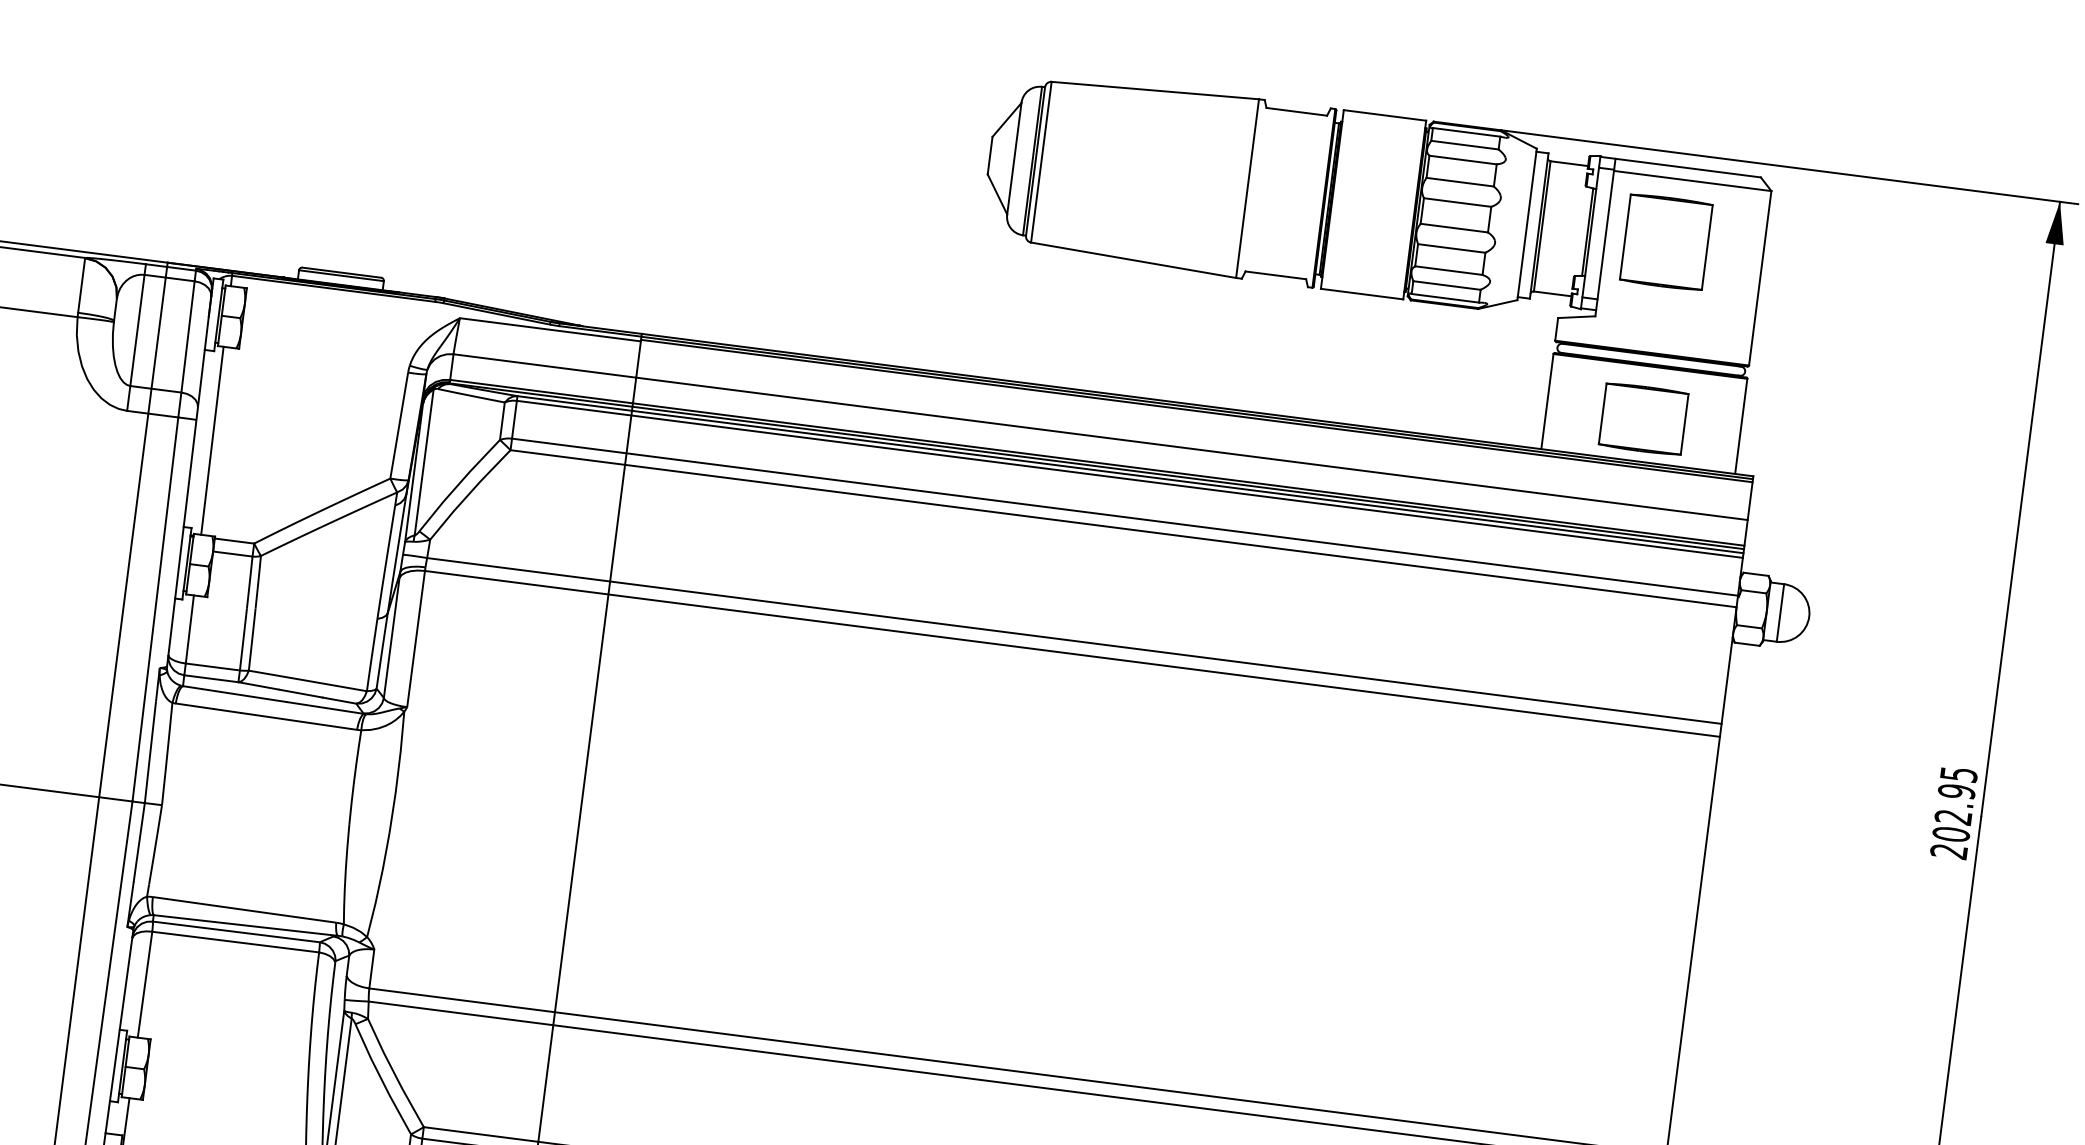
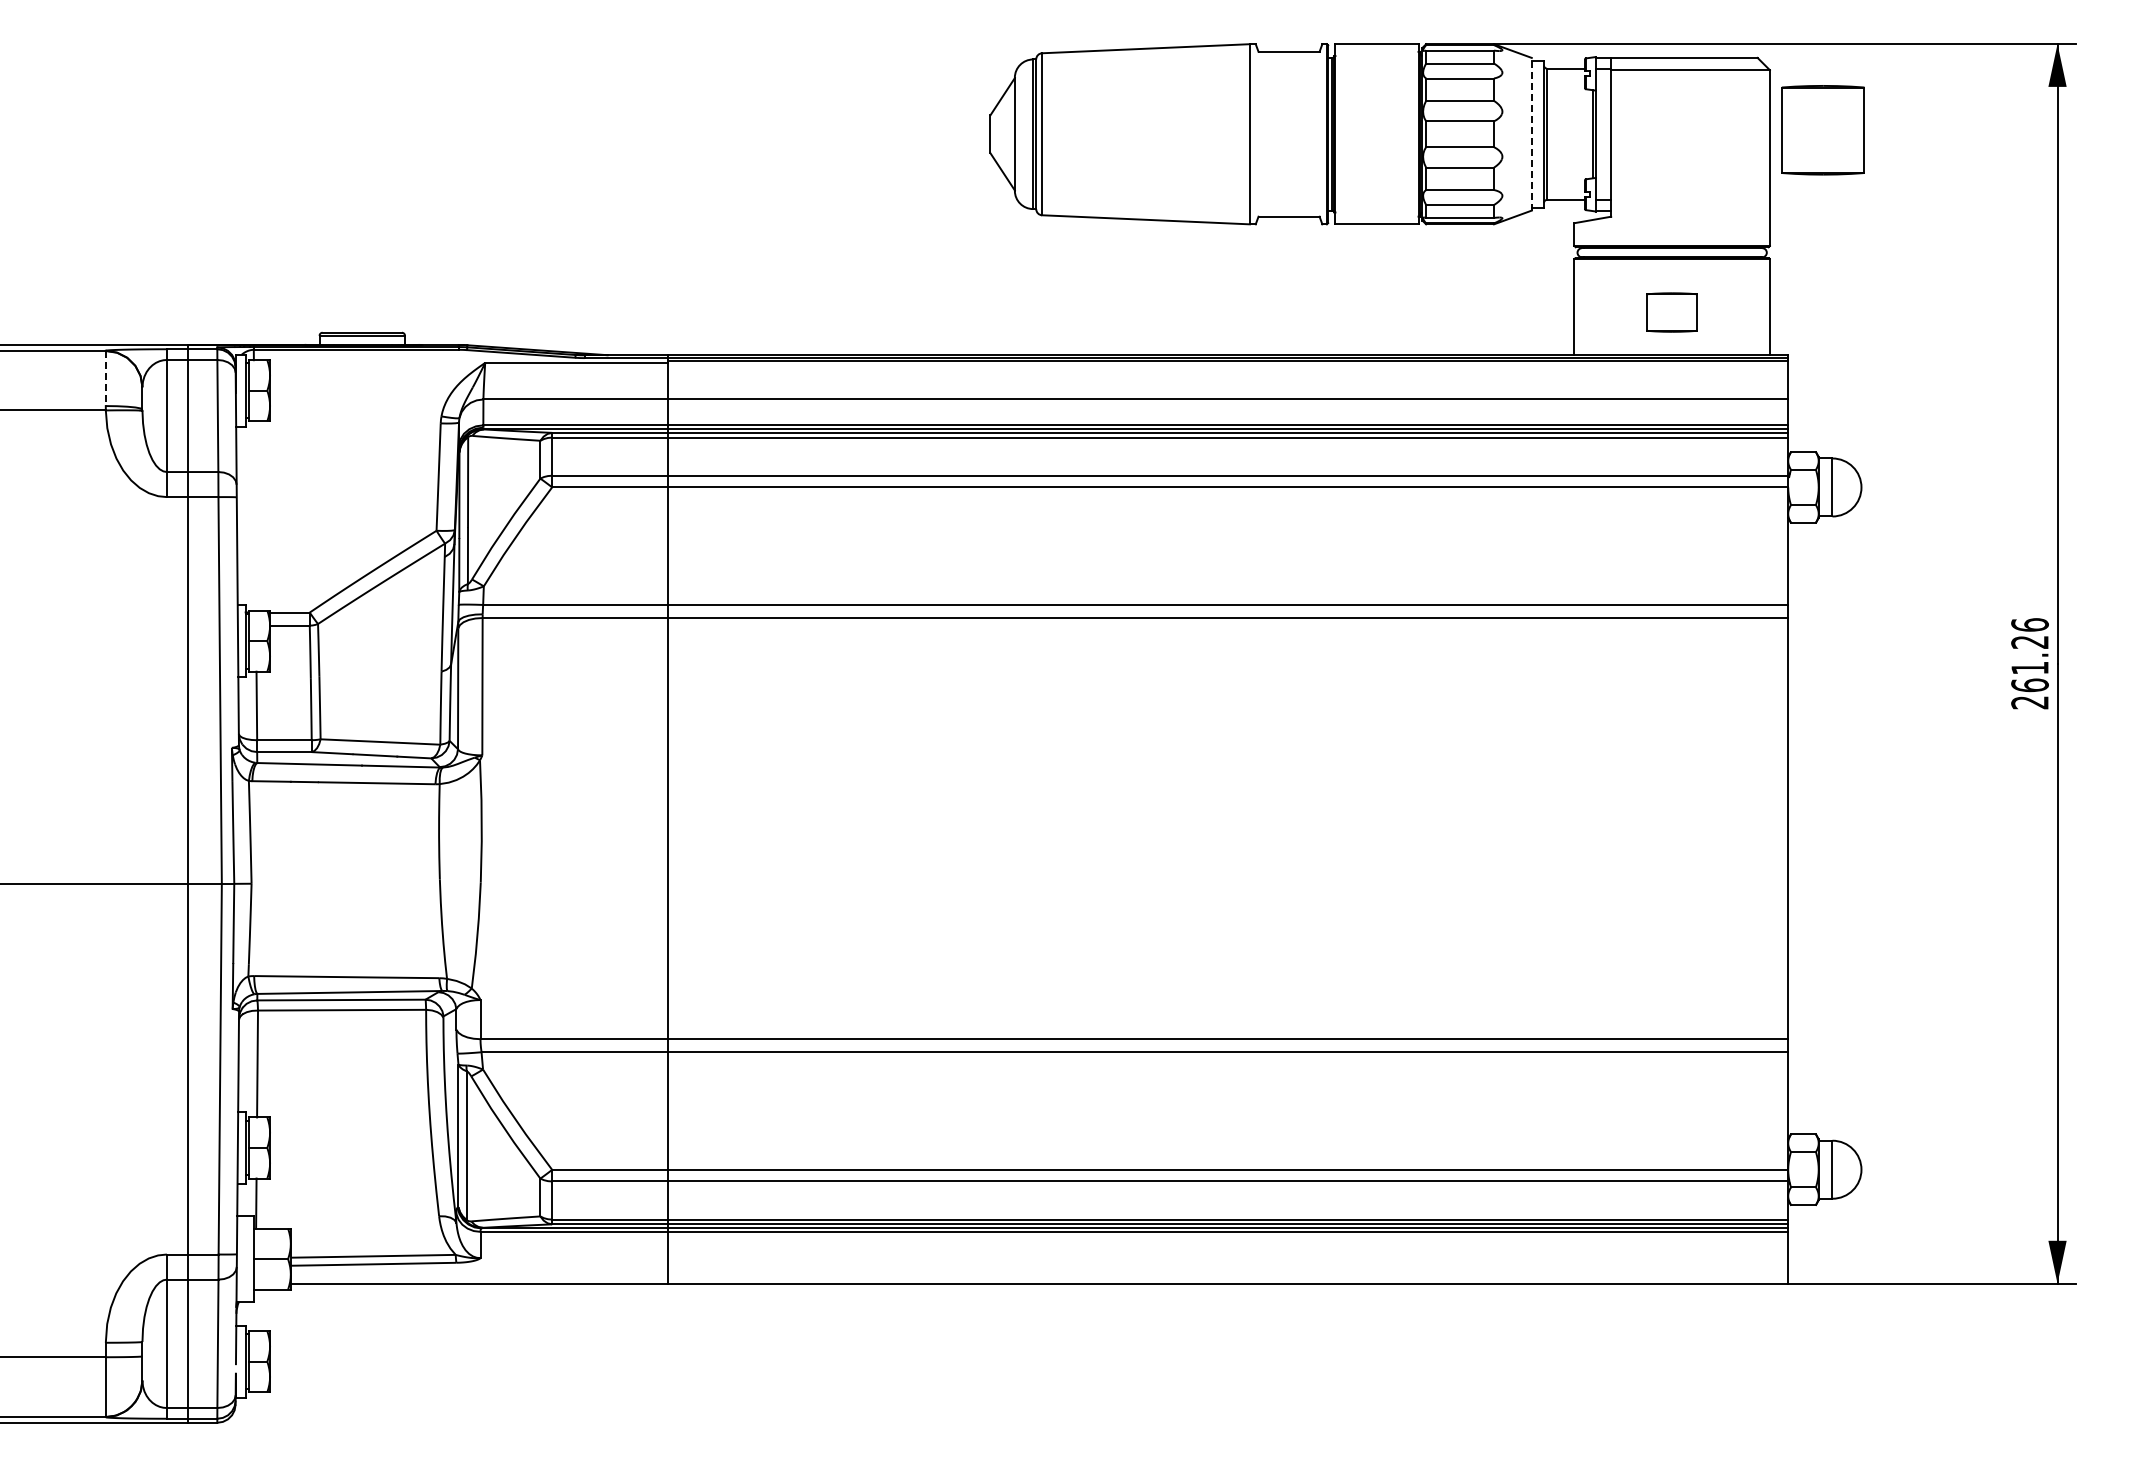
line: (1526, 223) -> (1531, 133), solid -> dashed
part: (1665, 242) -> (1822, 130), moved
line: (81, 285) -> (105, 378), solid -> dashed
part: (1643, 418) -> (1671, 312), size x0.6
line: (212, 440) -> (255, 515), removed
text: (1954, 804) -> (2029, 655), 202.95 -> 261.26

